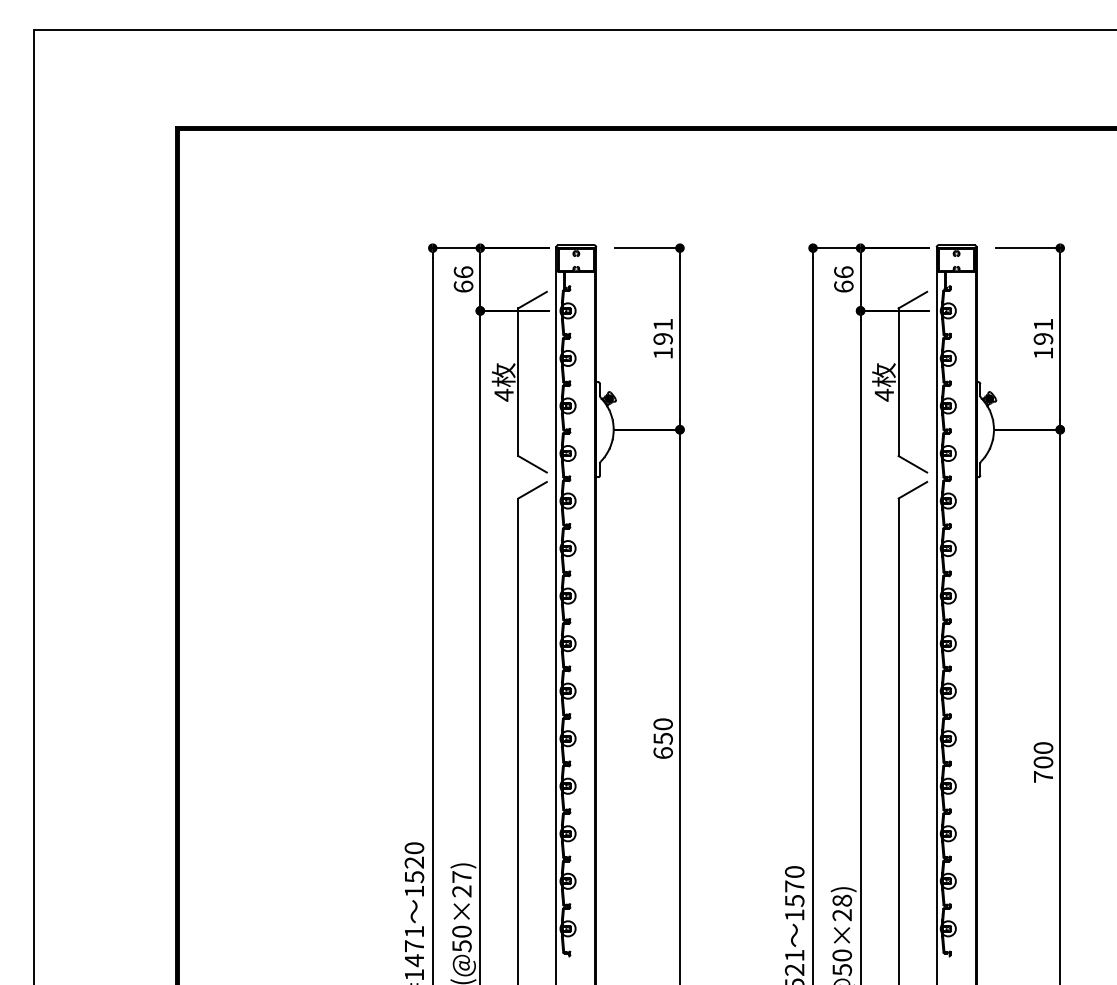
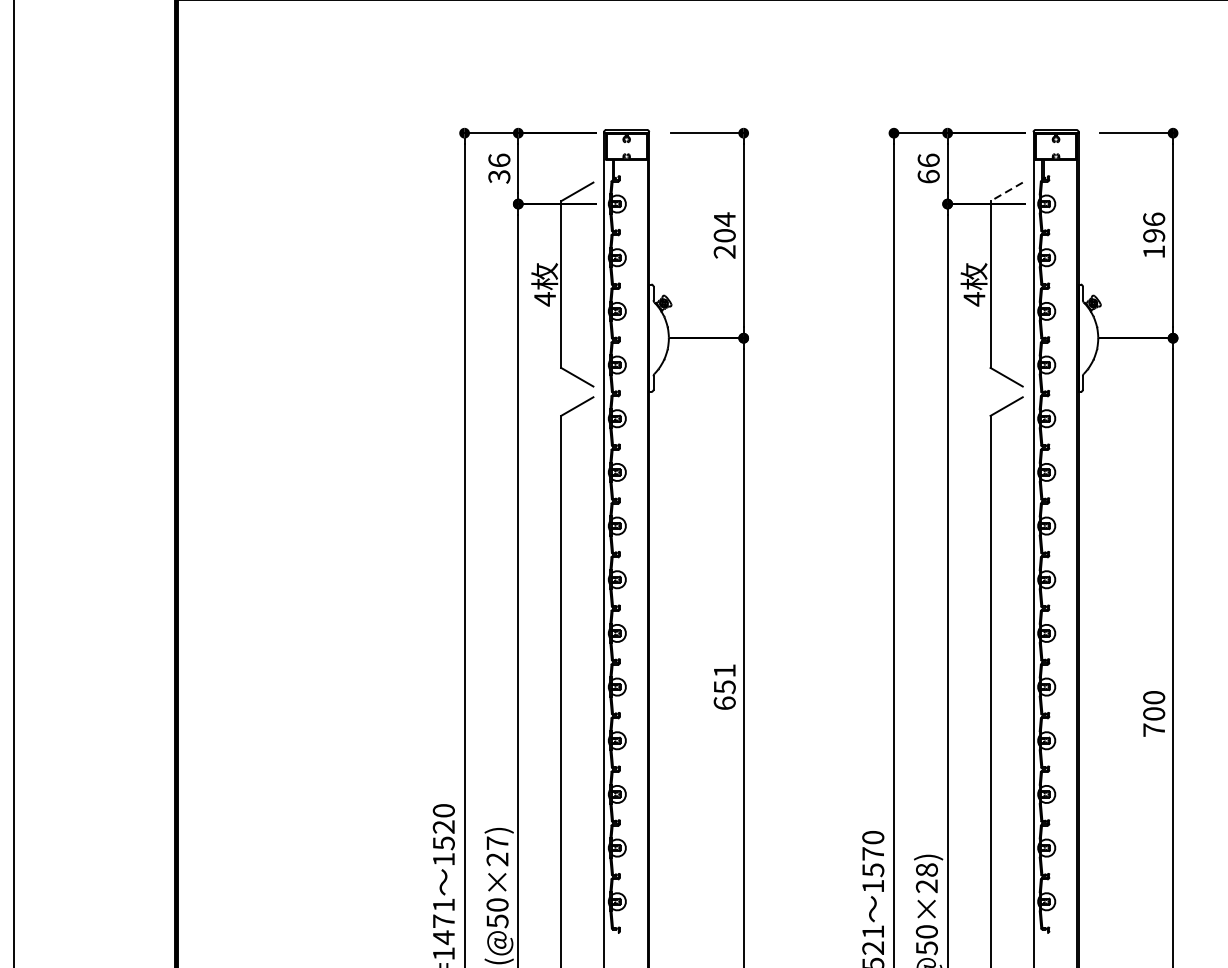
text: (463, 286) -> (499, 176), 66 -> 36
line: (912, 300) -> (1006, 192), solid -> dashed
text: (1043, 324) -> (1154, 219), 191 -> 196
text: (662, 338) -> (723, 235), 191 -> 204
text: (662, 724) -> (723, 671), 650 -> 651

